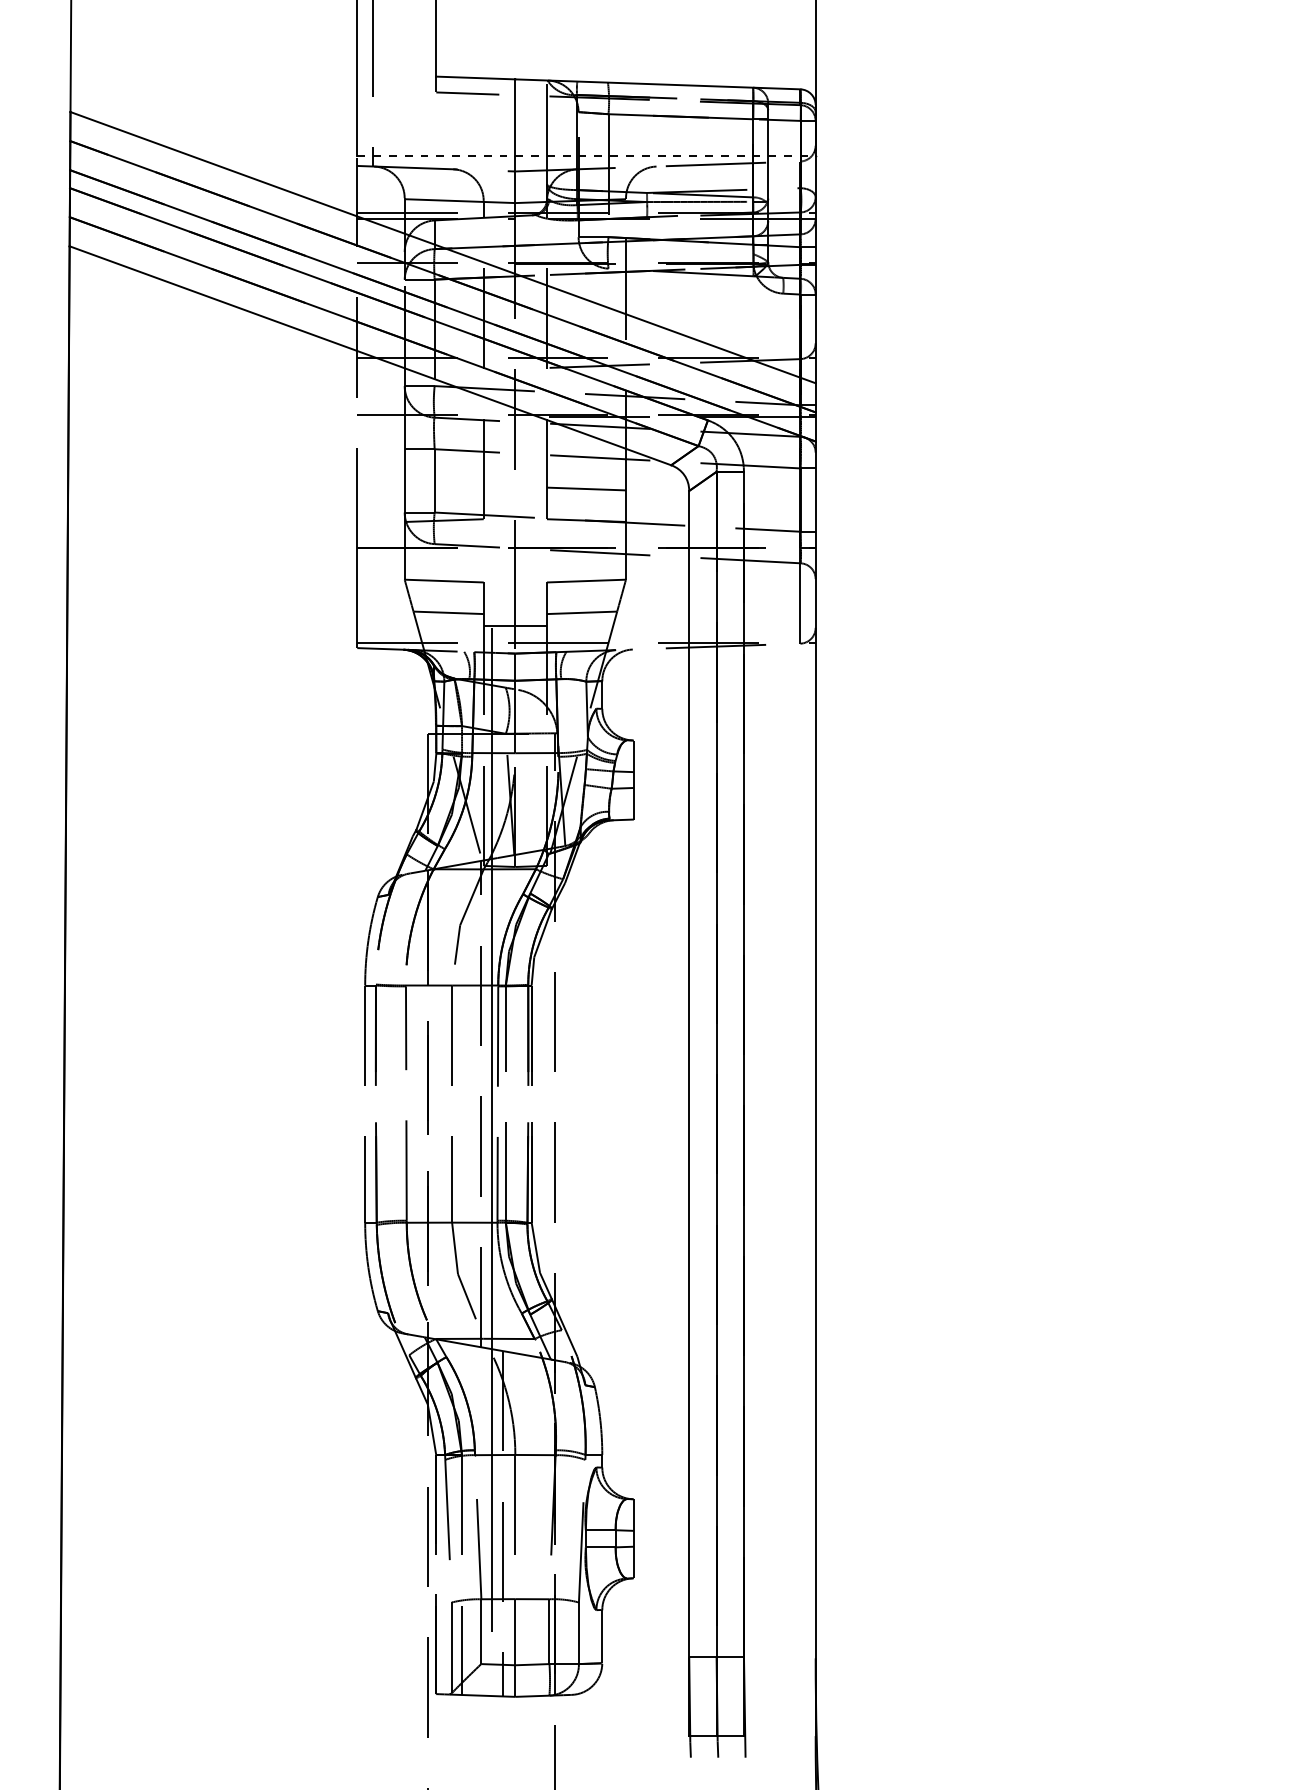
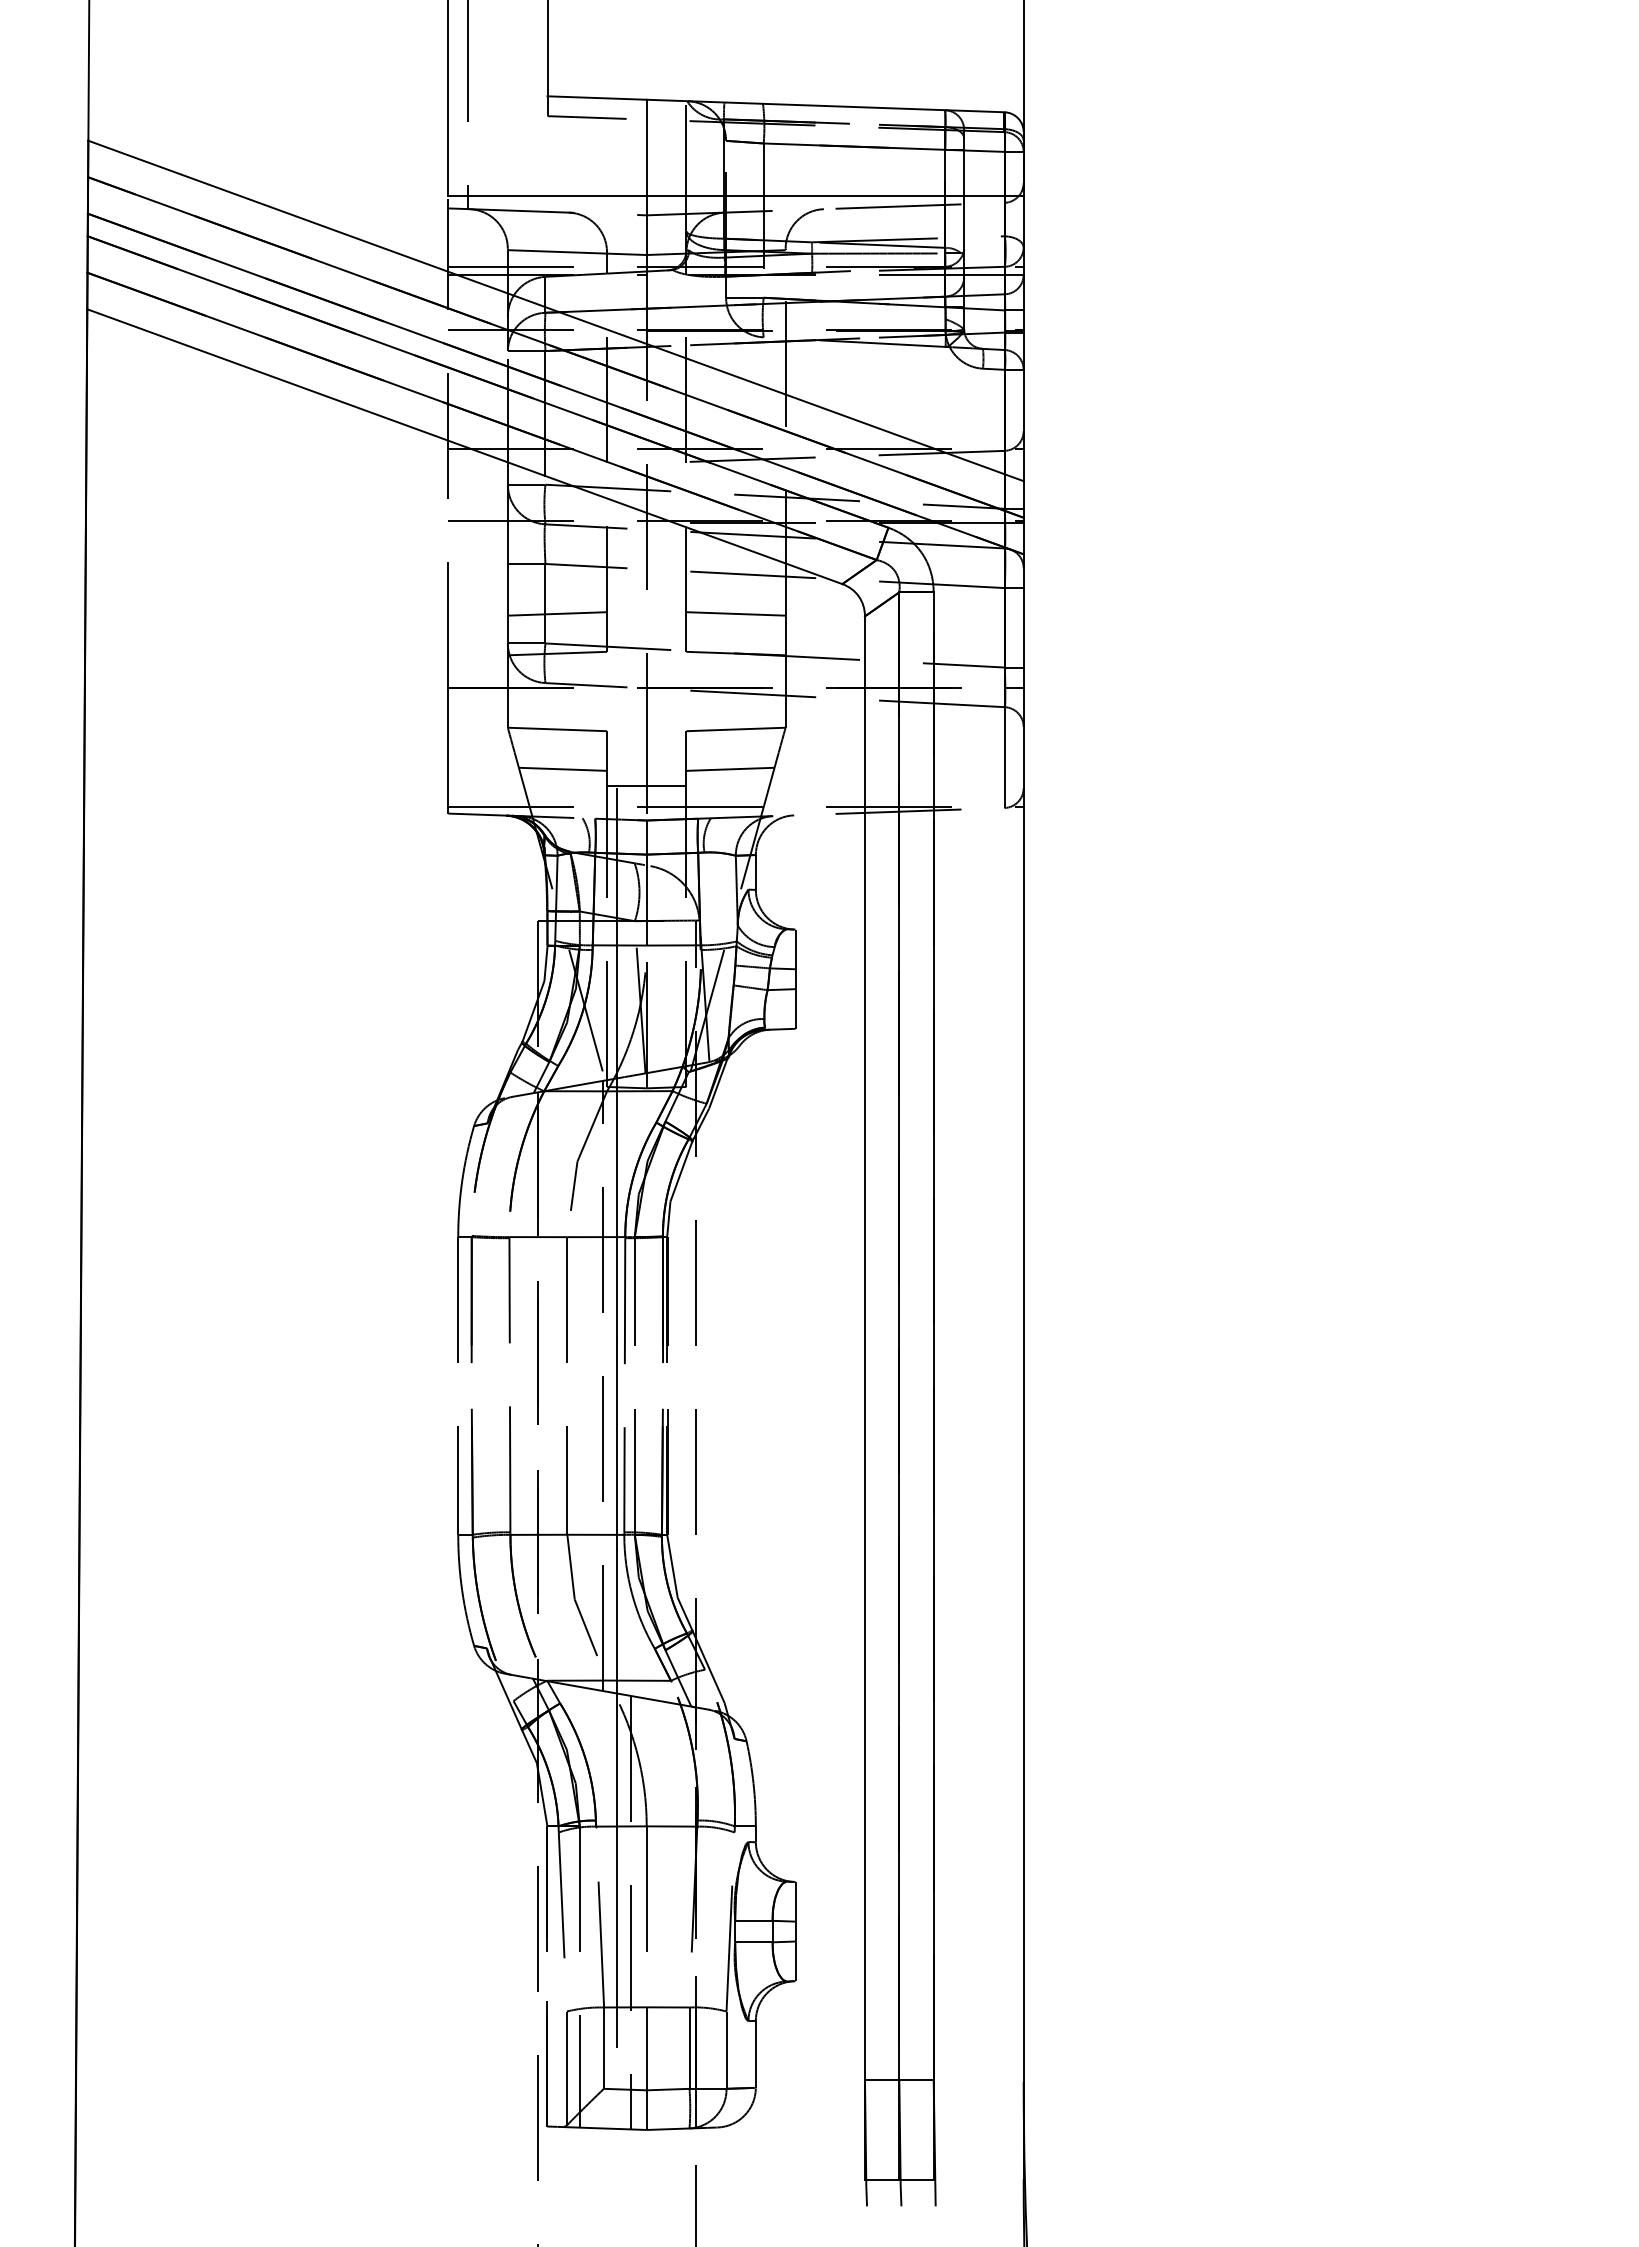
line: (586, 155) -> (736, 195), dashed -> solid
line: (444, 488) -> (557, 613), added

